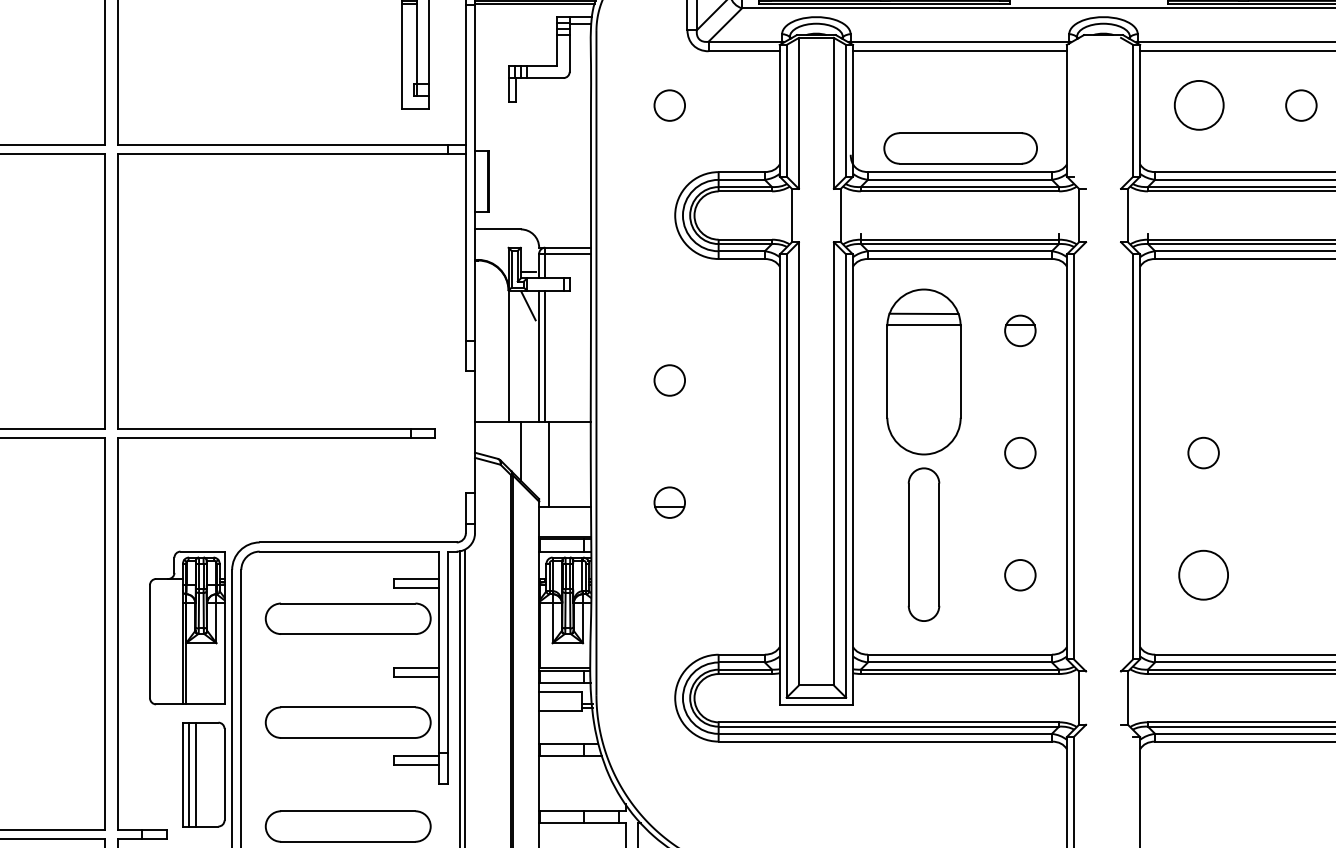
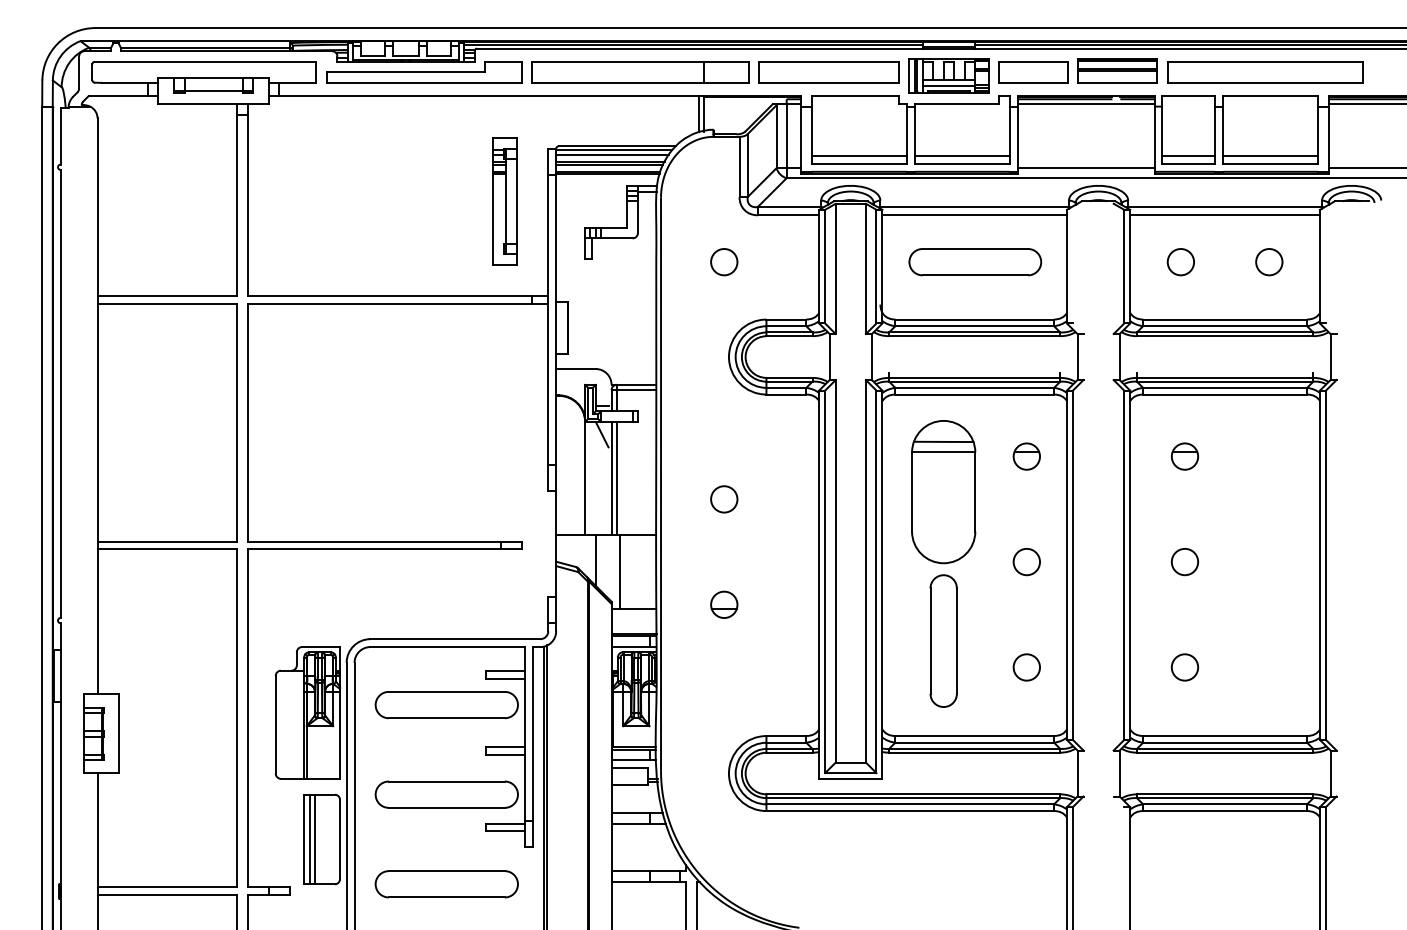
circle: (1198, 105) -> (1180, 262), size x0.62
part: (960, 148) -> (975, 262), moved
part: (1203, 330) -> (1184, 456), added
circle: (1203, 575) -> (1184, 667), size x0.62

